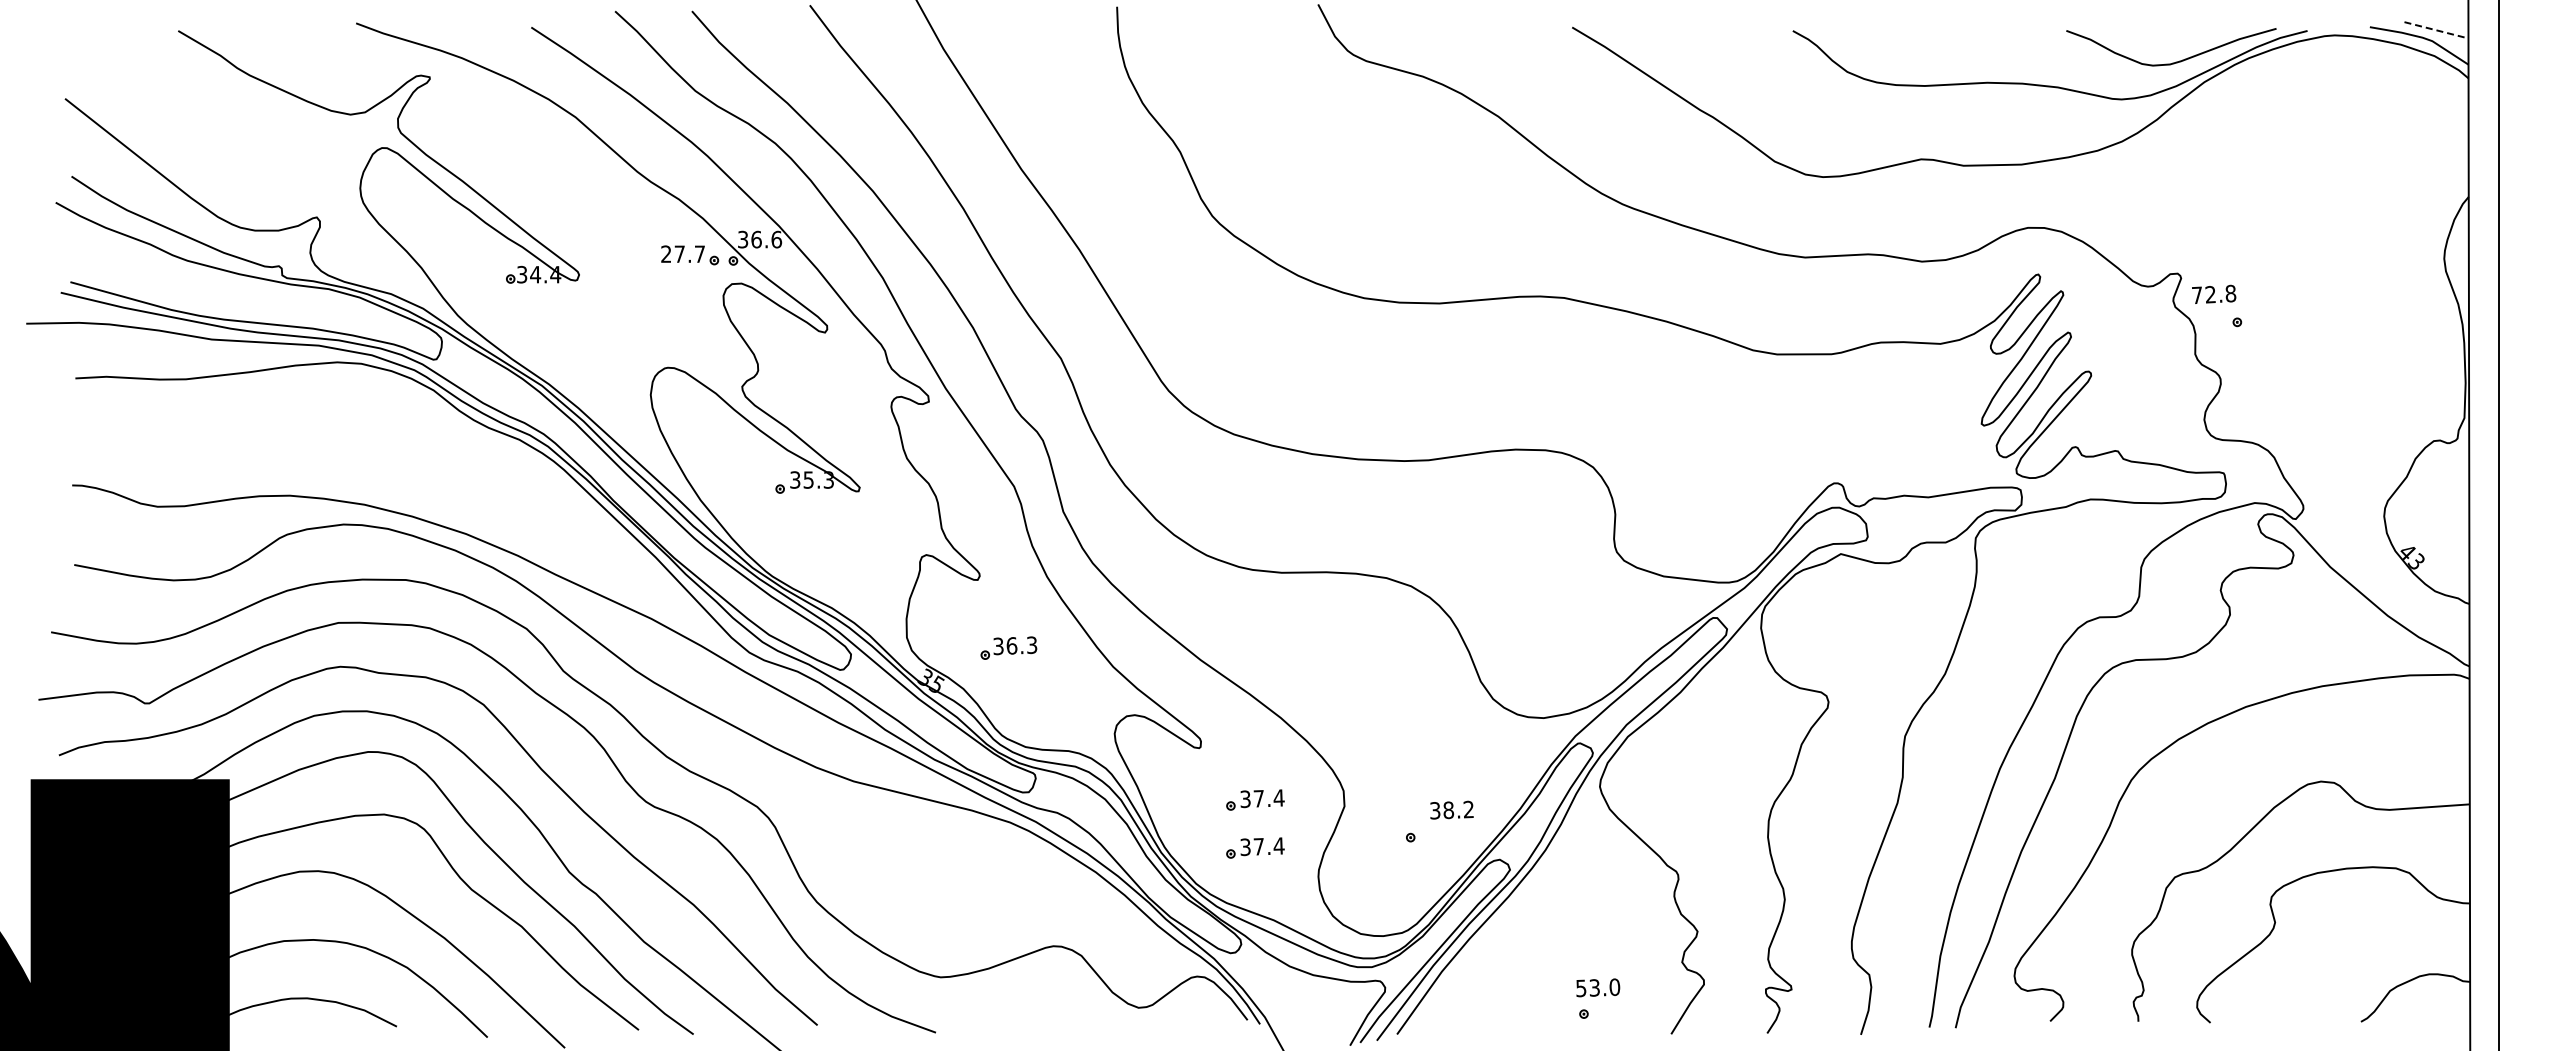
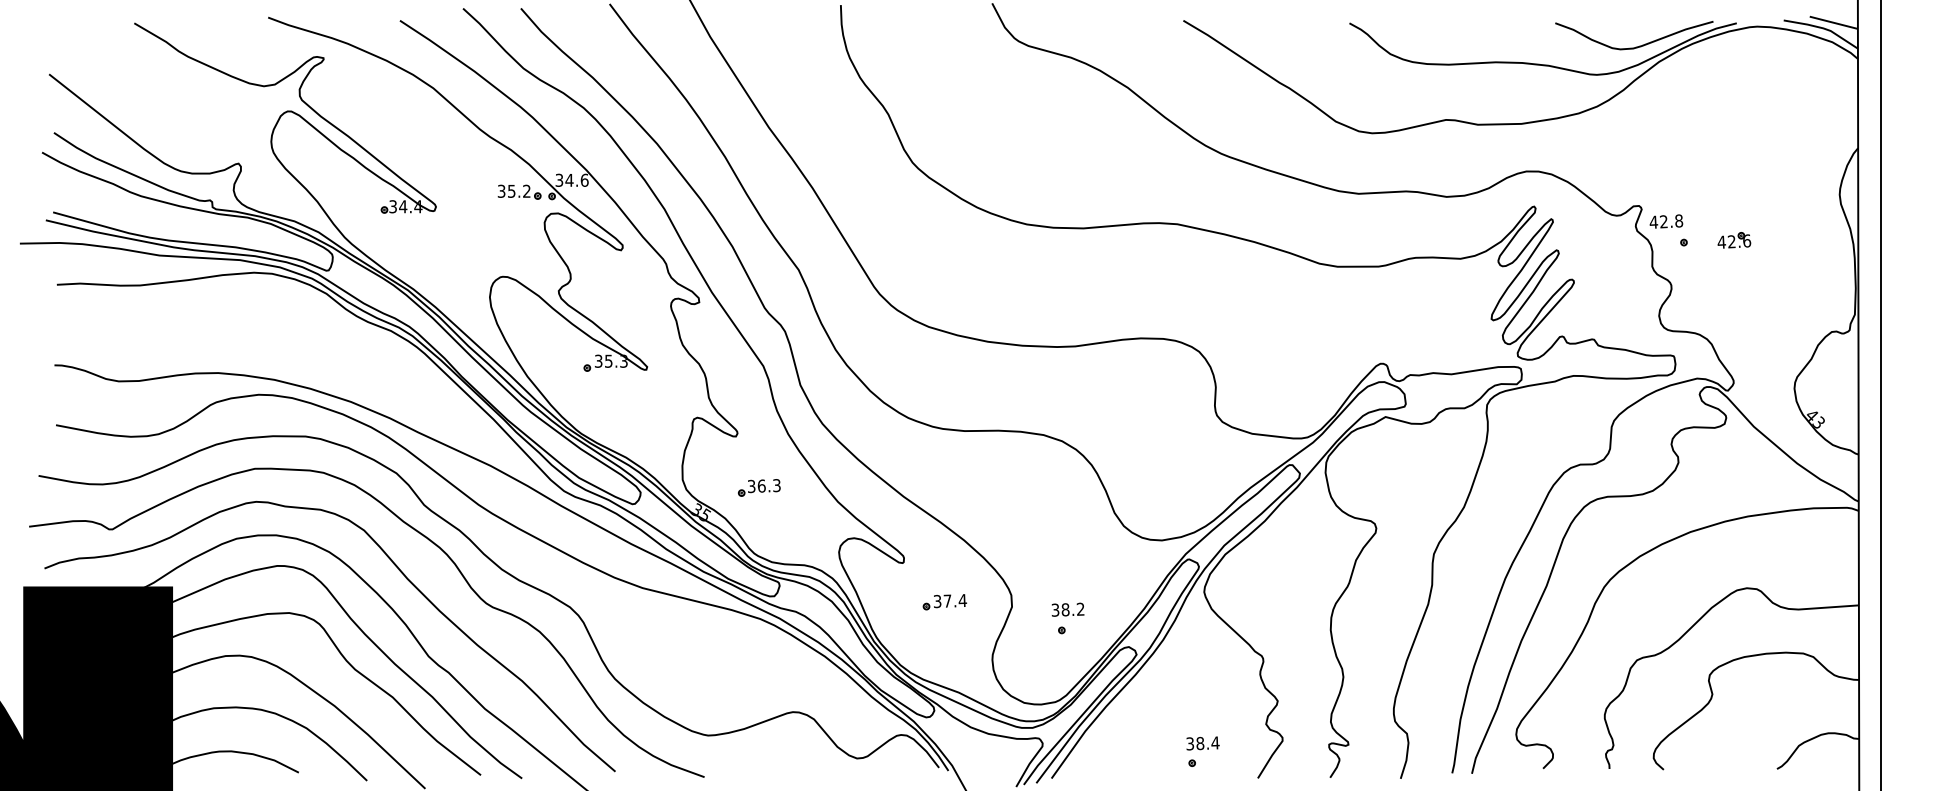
line: (2436, 30) -> (1833, 22), dashed -> solid
text: (756, 239) -> (569, 180), 36.6 -> 34.6
text: (682, 254) -> (513, 191), 27.7 -> 35.2
text: (2196, 294) -> (1653, 221), 72.8 -> 42.8
part: (2304, 319) -> (1734, 240), added
text: (1451, 809) -> (1067, 609), moved
part: (1255, 847) -> (945, 637), removed
text: (1598, 987) -> (1203, 743), 53.0 -> 38.4

